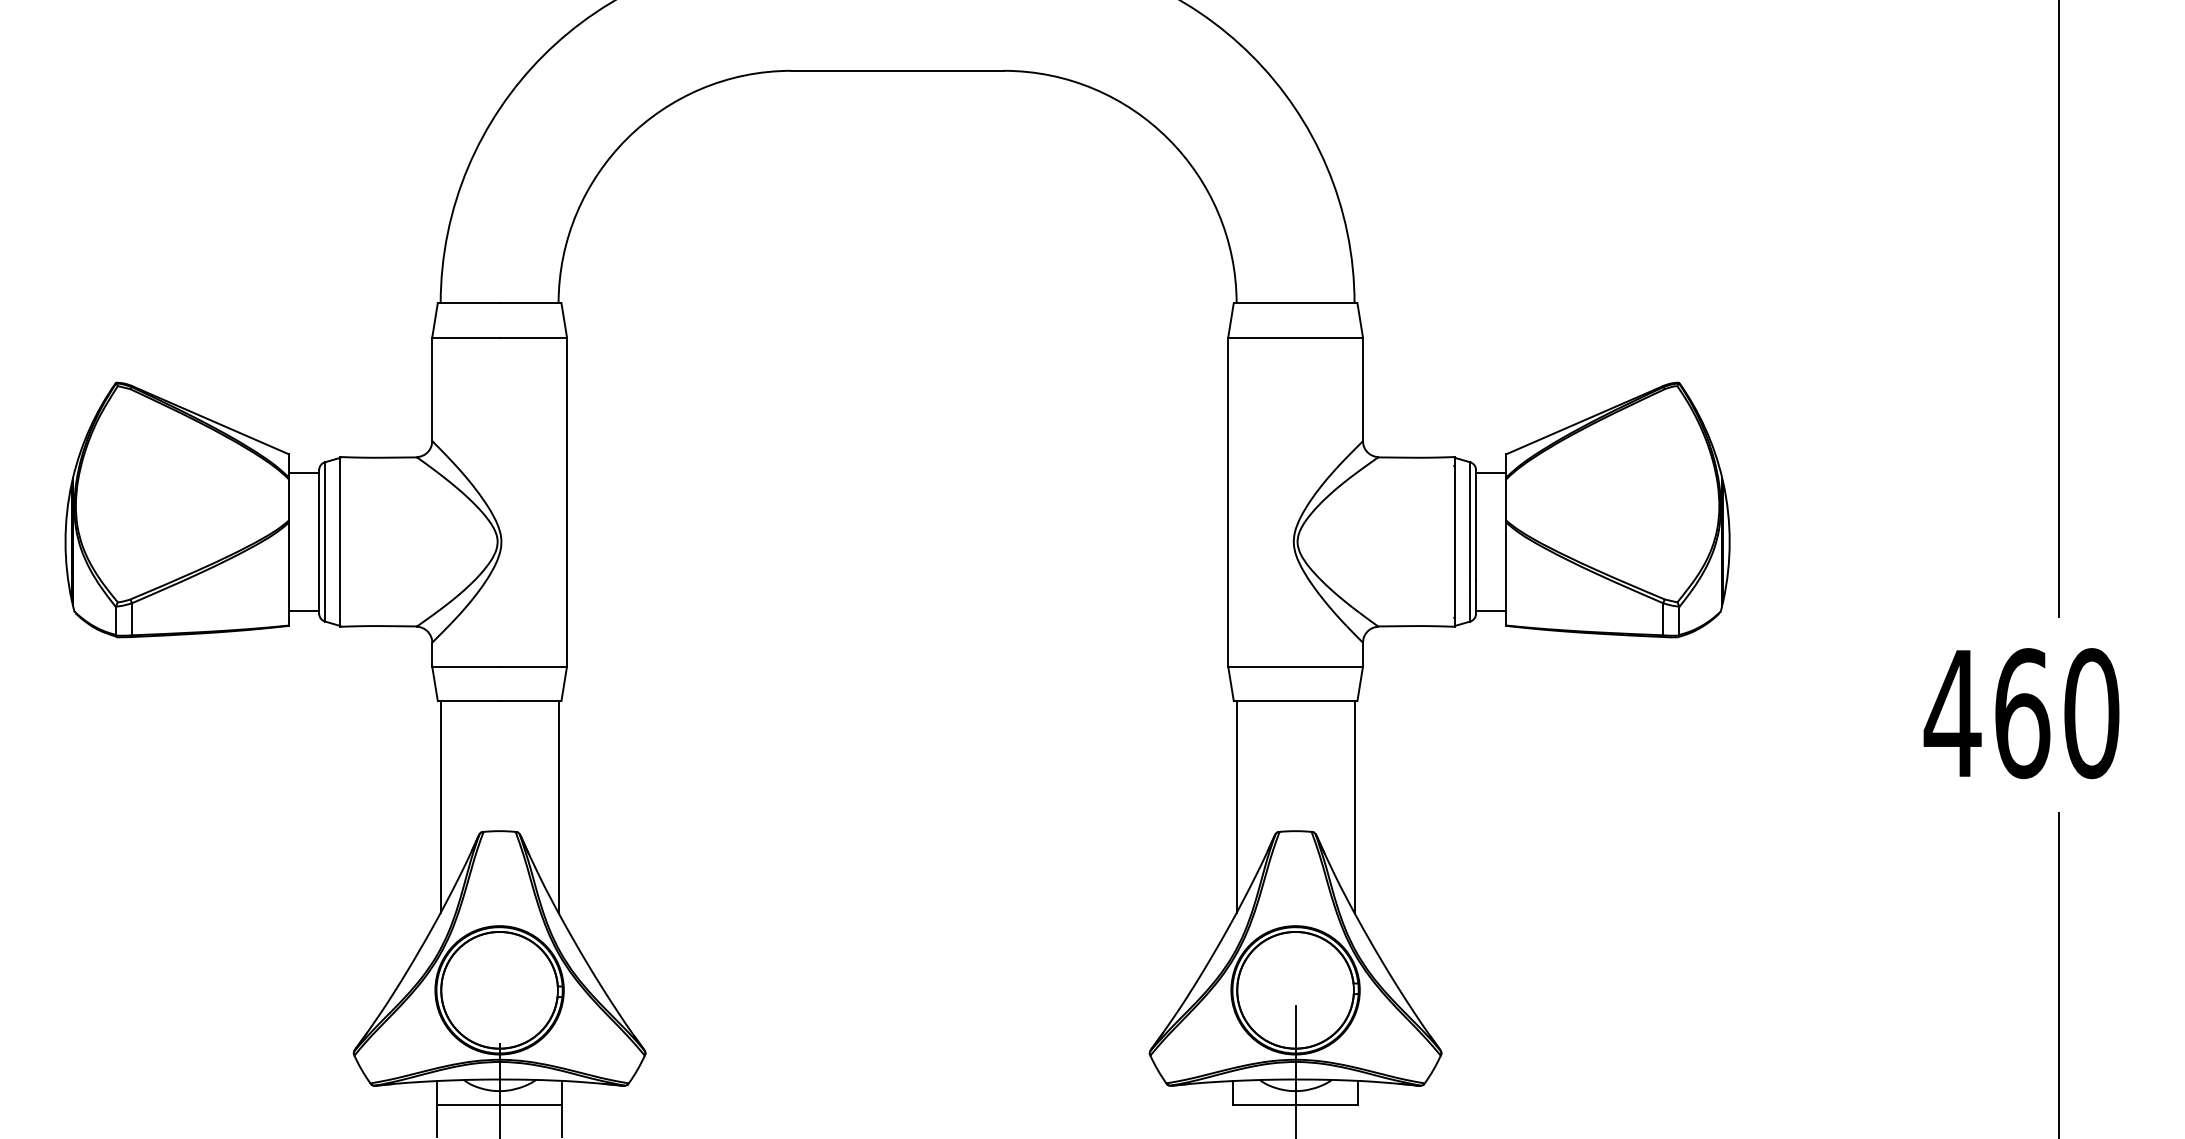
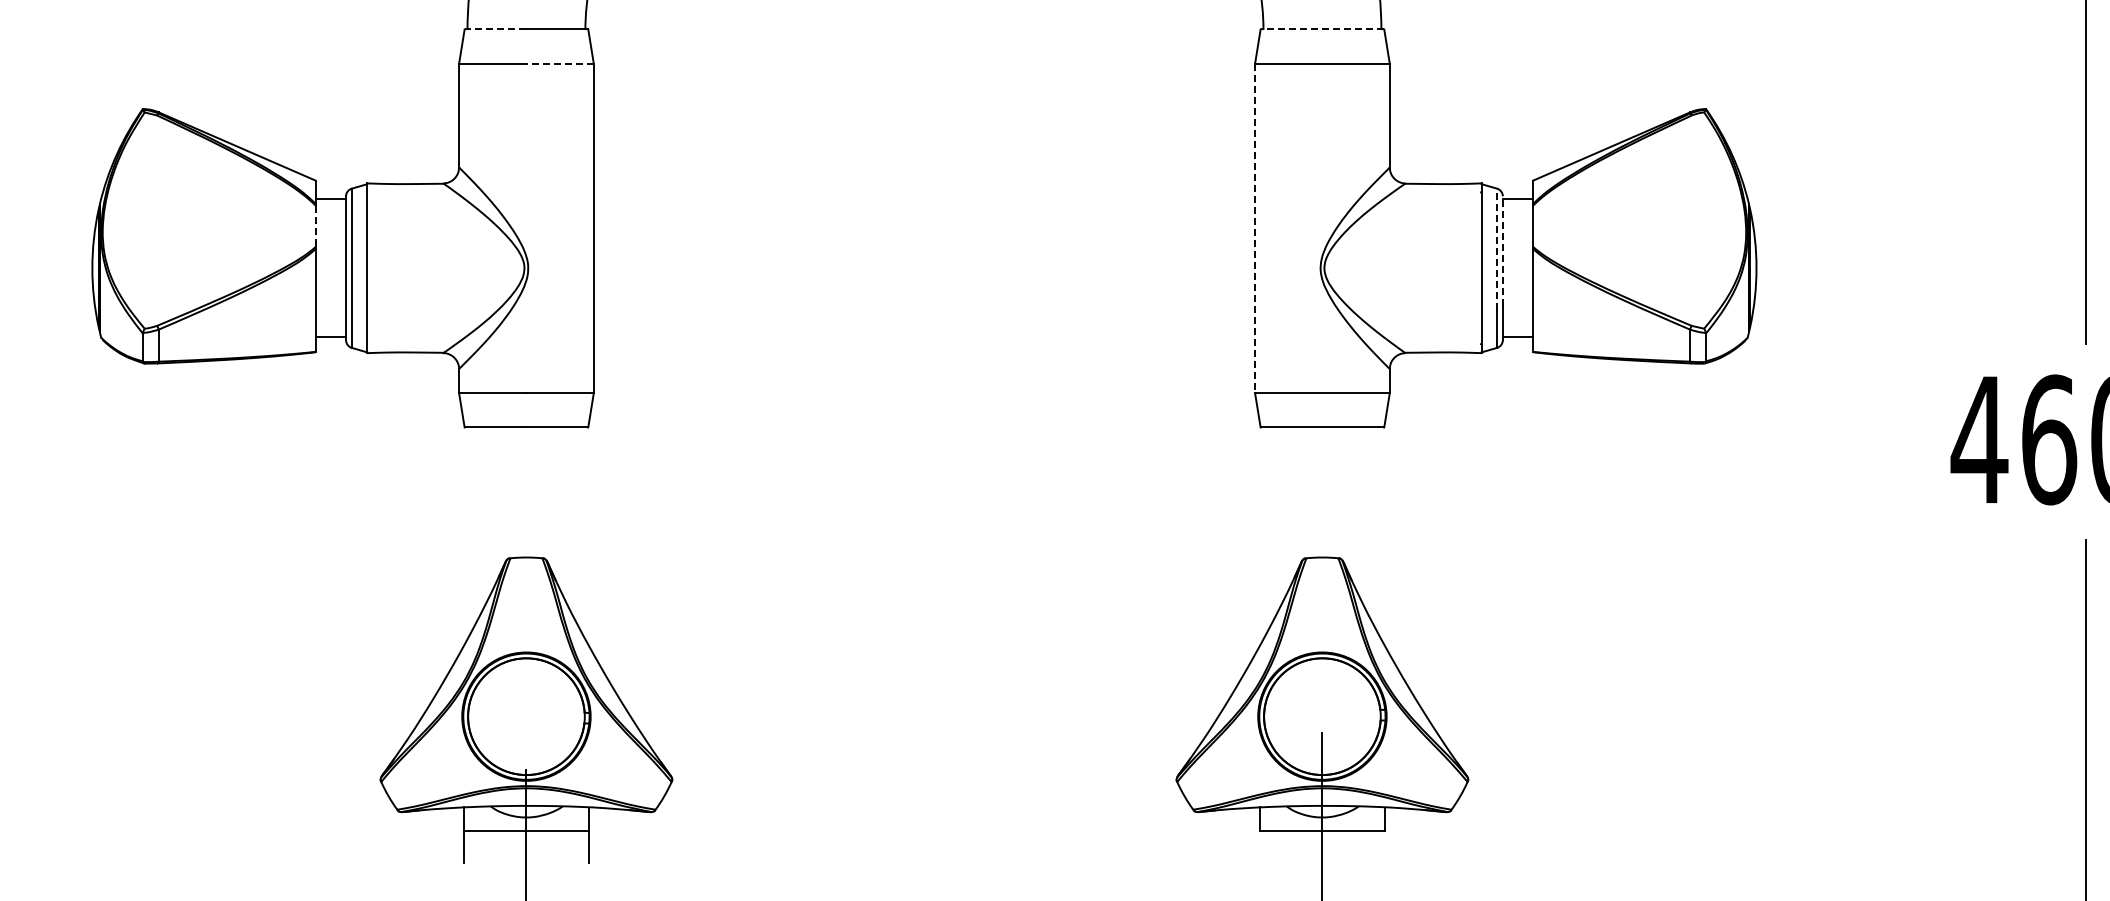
line: (468, 303) -> (495, 29), solid -> dashed
line: (1295, 303) -> (1322, 29), solid -> dashed
line: (533, 337) -> (560, 63), solid -> dashed
line: (289, 500) -> (316, 226), solid -> dashed
line: (1228, 502) -> (1255, 228), solid -> dashed
line: (1470, 523) -> (1497, 249), solid -> dashed
line: (1476, 524) -> (1503, 250), solid -> dashed
line: (440, 806) -> (467, 532), removed
line: (558, 806) -> (585, 532), removed
line: (1236, 806) -> (1263, 532), removed
line: (1354, 806) -> (1381, 532), removed

